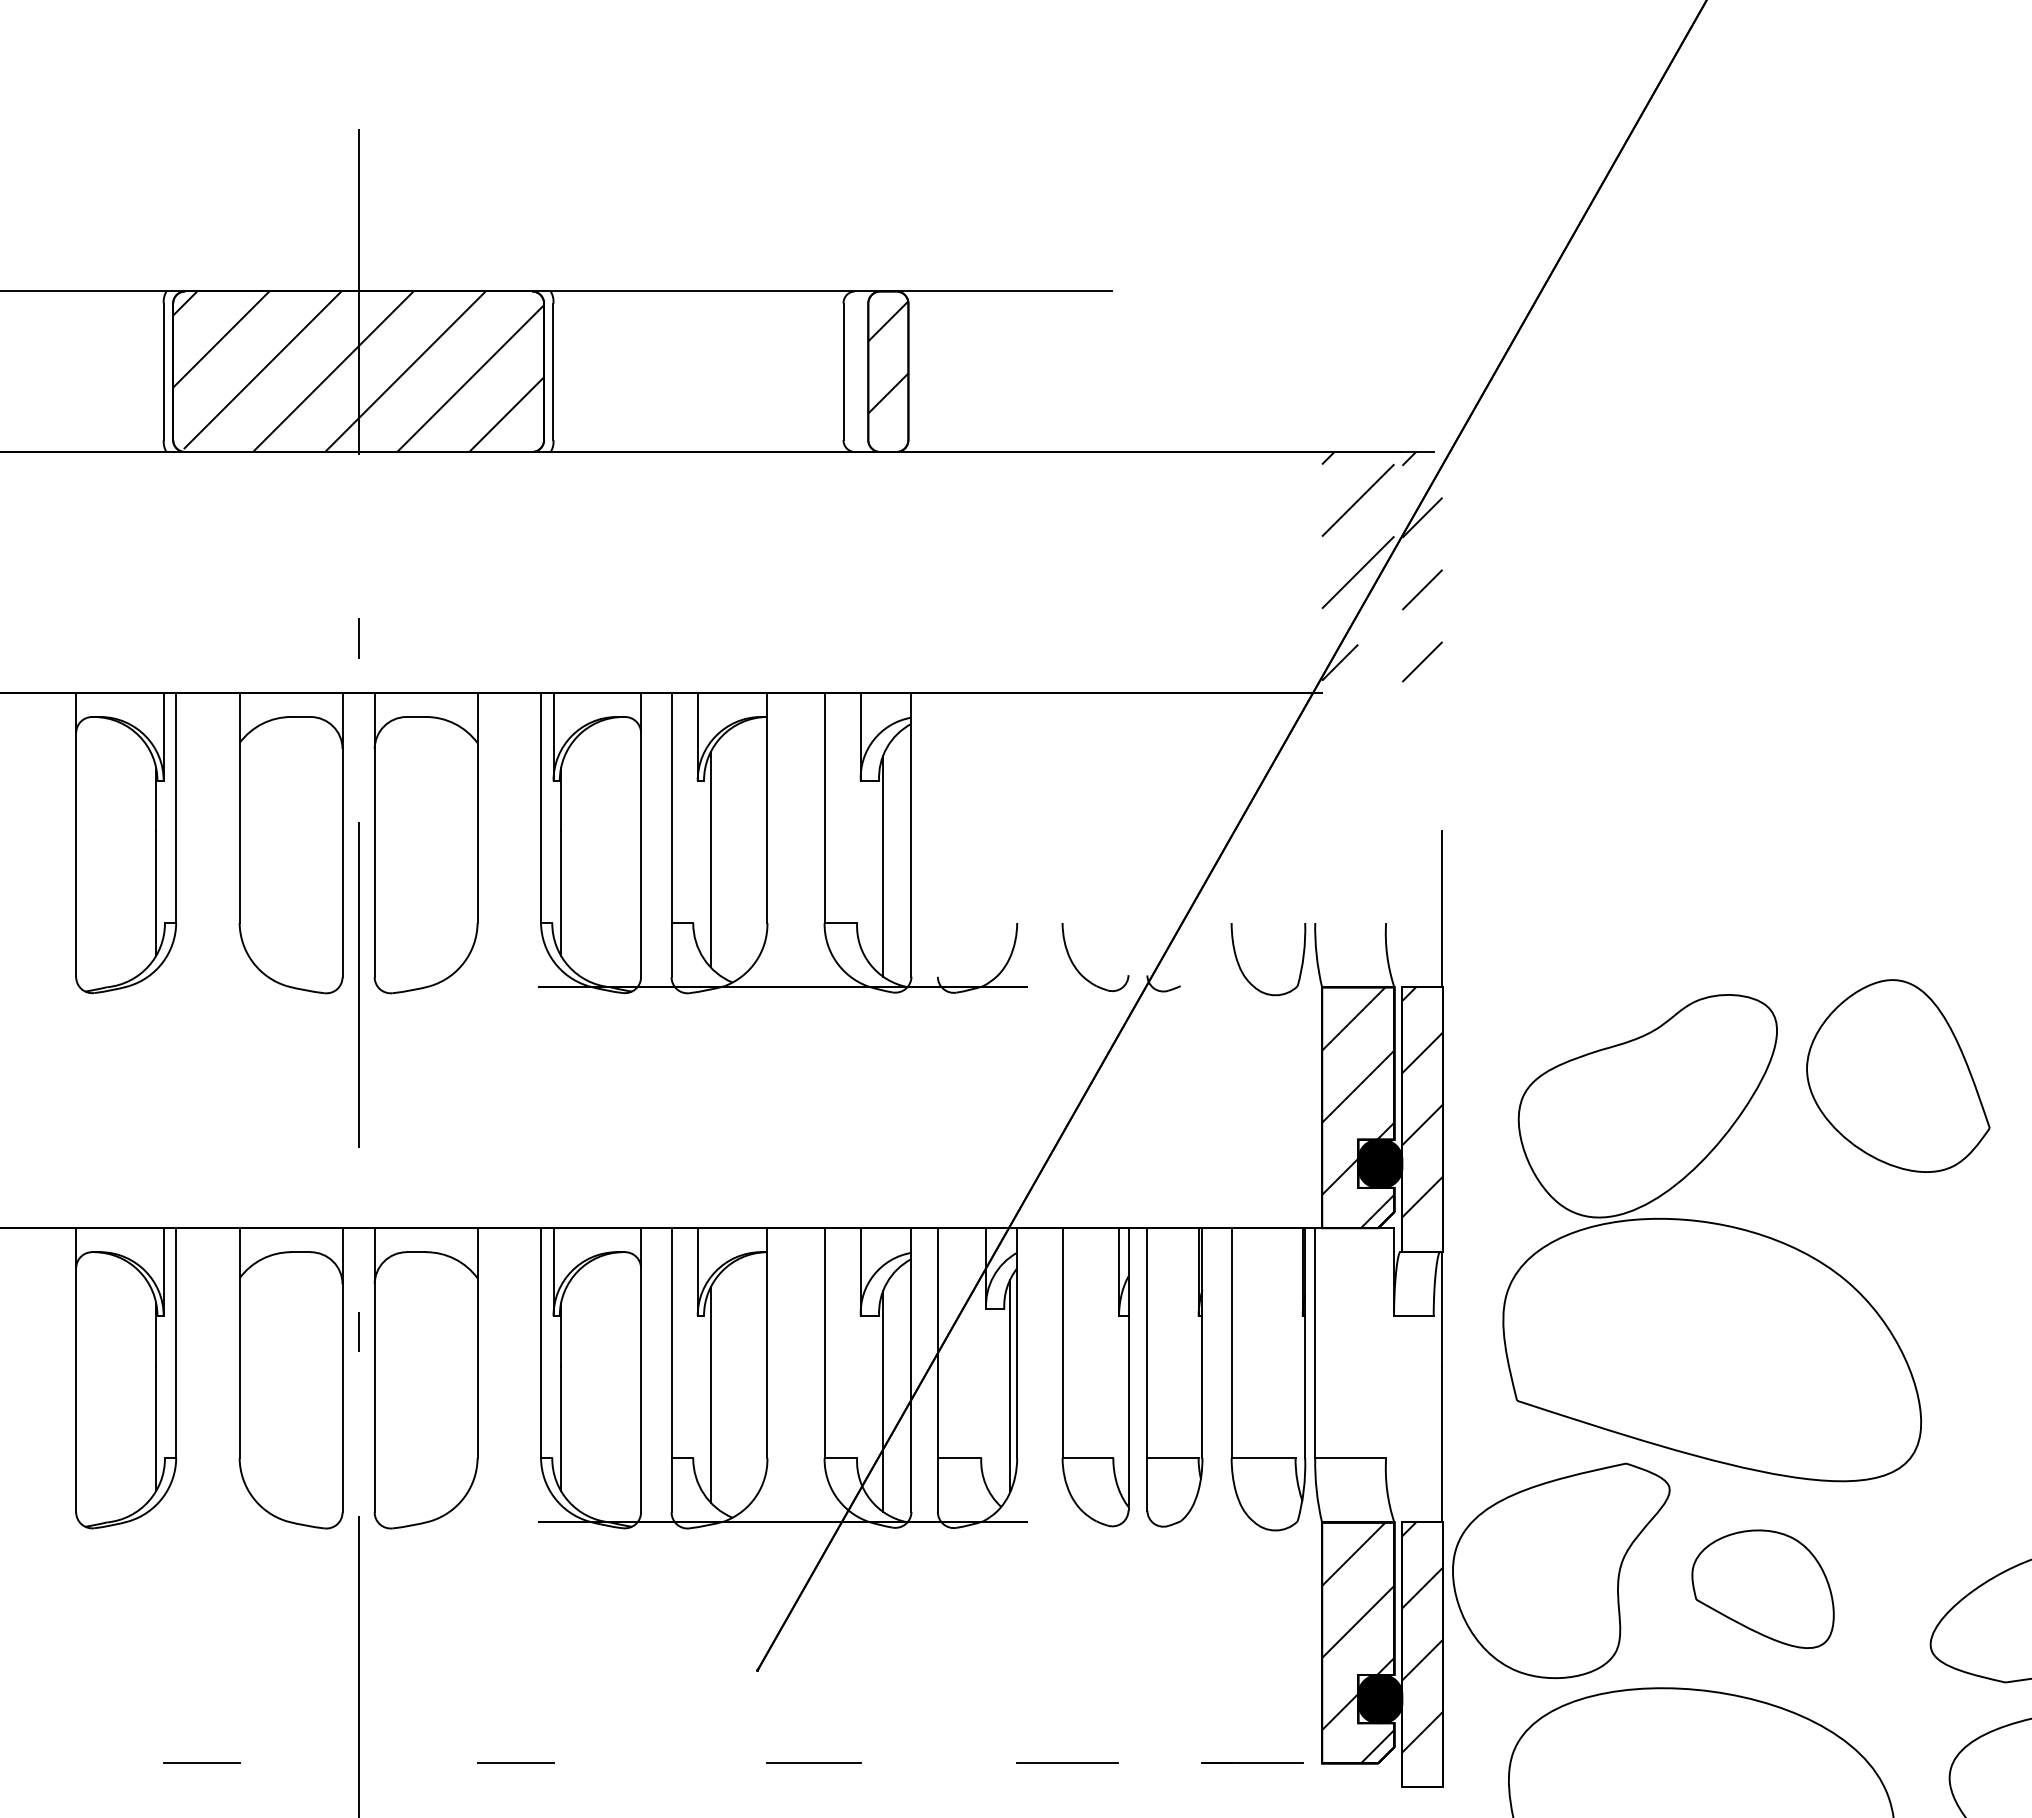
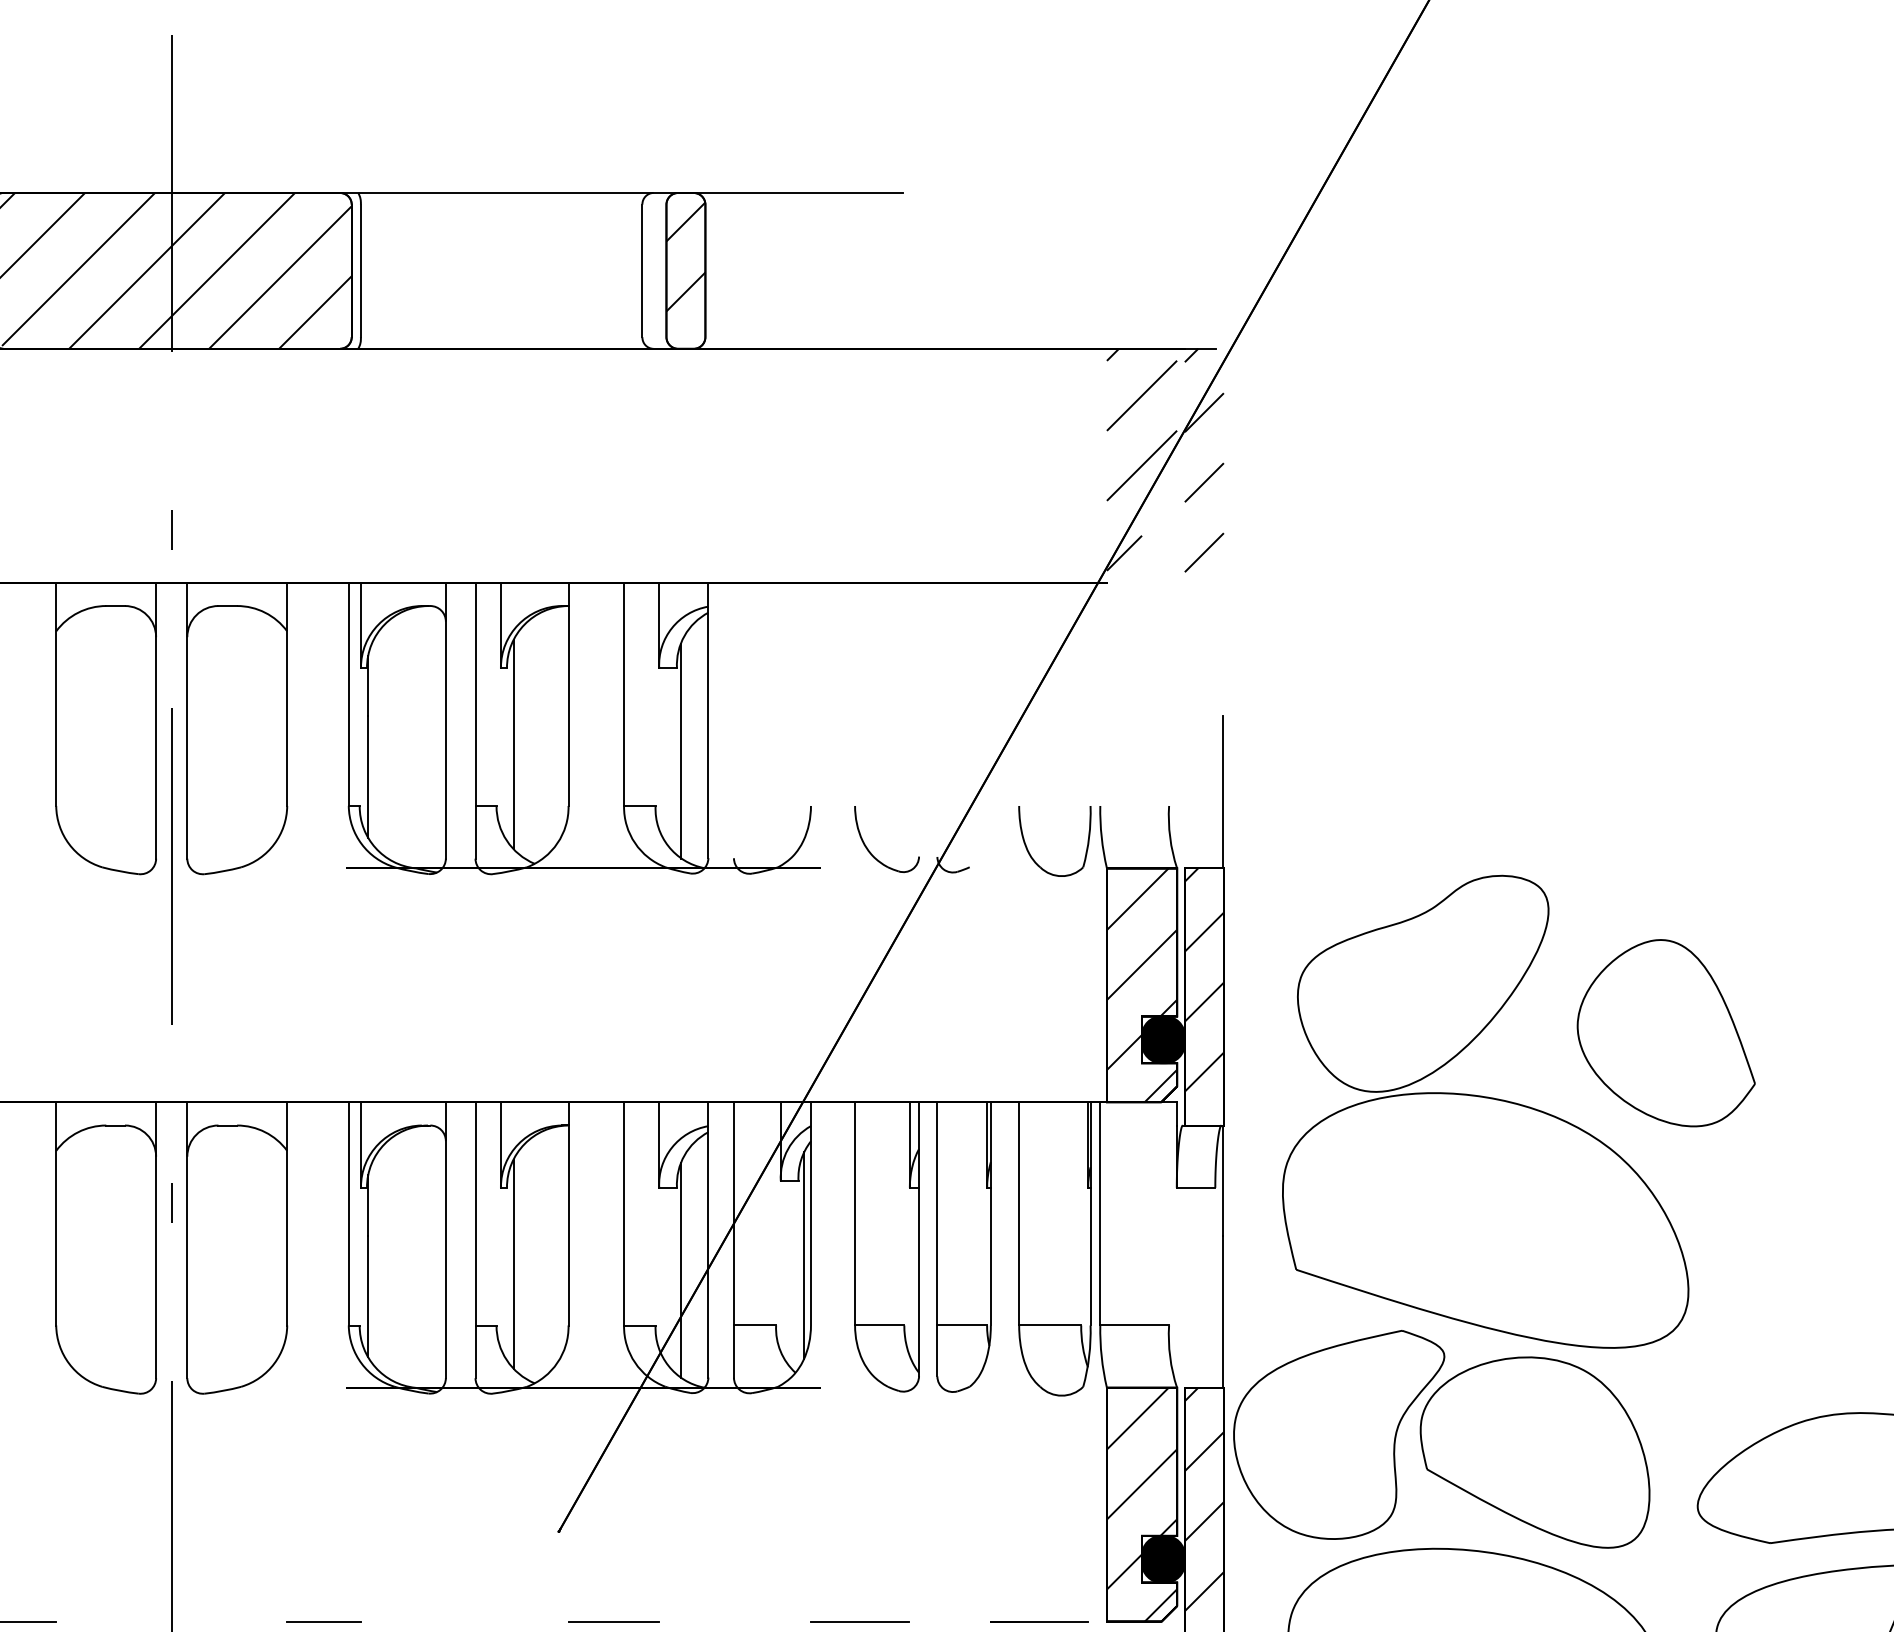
part: (1898, 1075) -> (1666, 1032), moved
part: (1762, 1589) -> (1534, 1452), size x1.67

